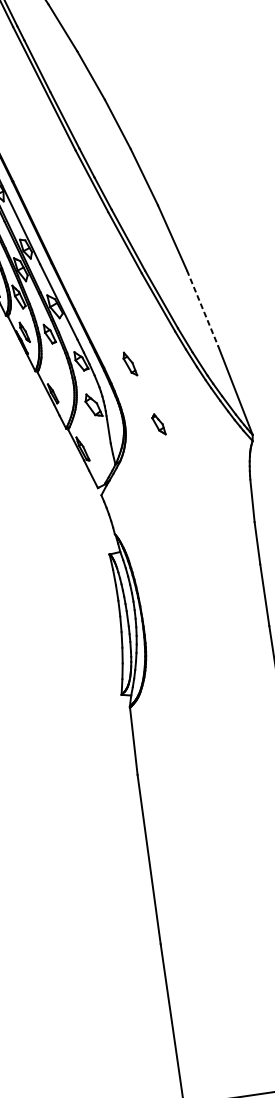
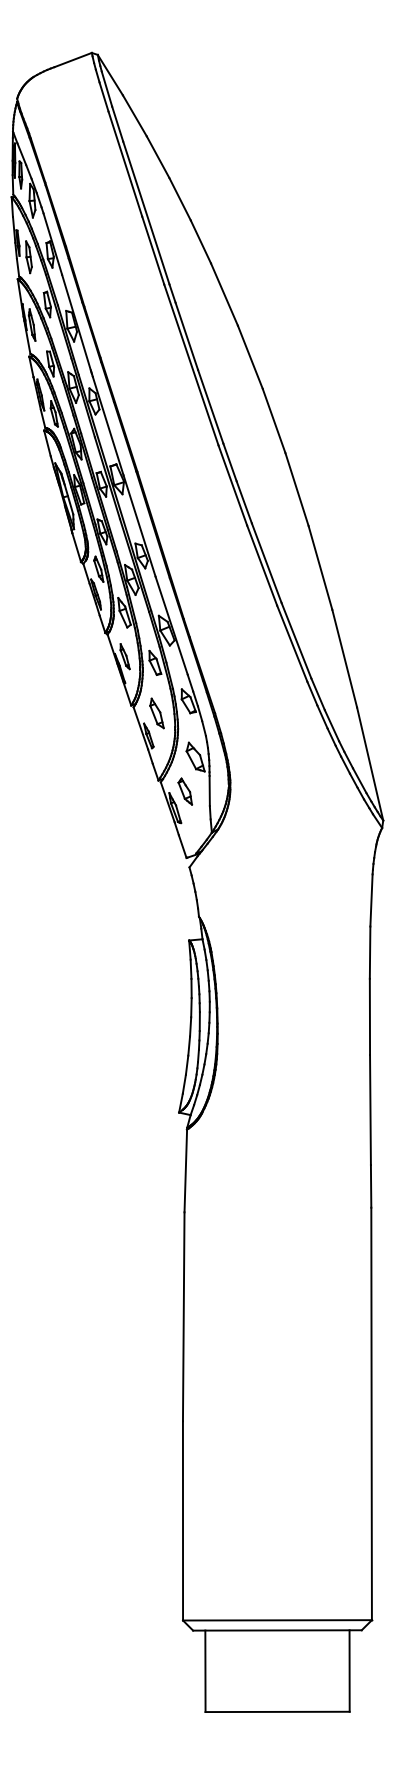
line: (202, 309) -> (344, 659), dashed -> solid
part: (129, 364) -> (156, 713), moved
part: (158, 424) -> (185, 791), moved

